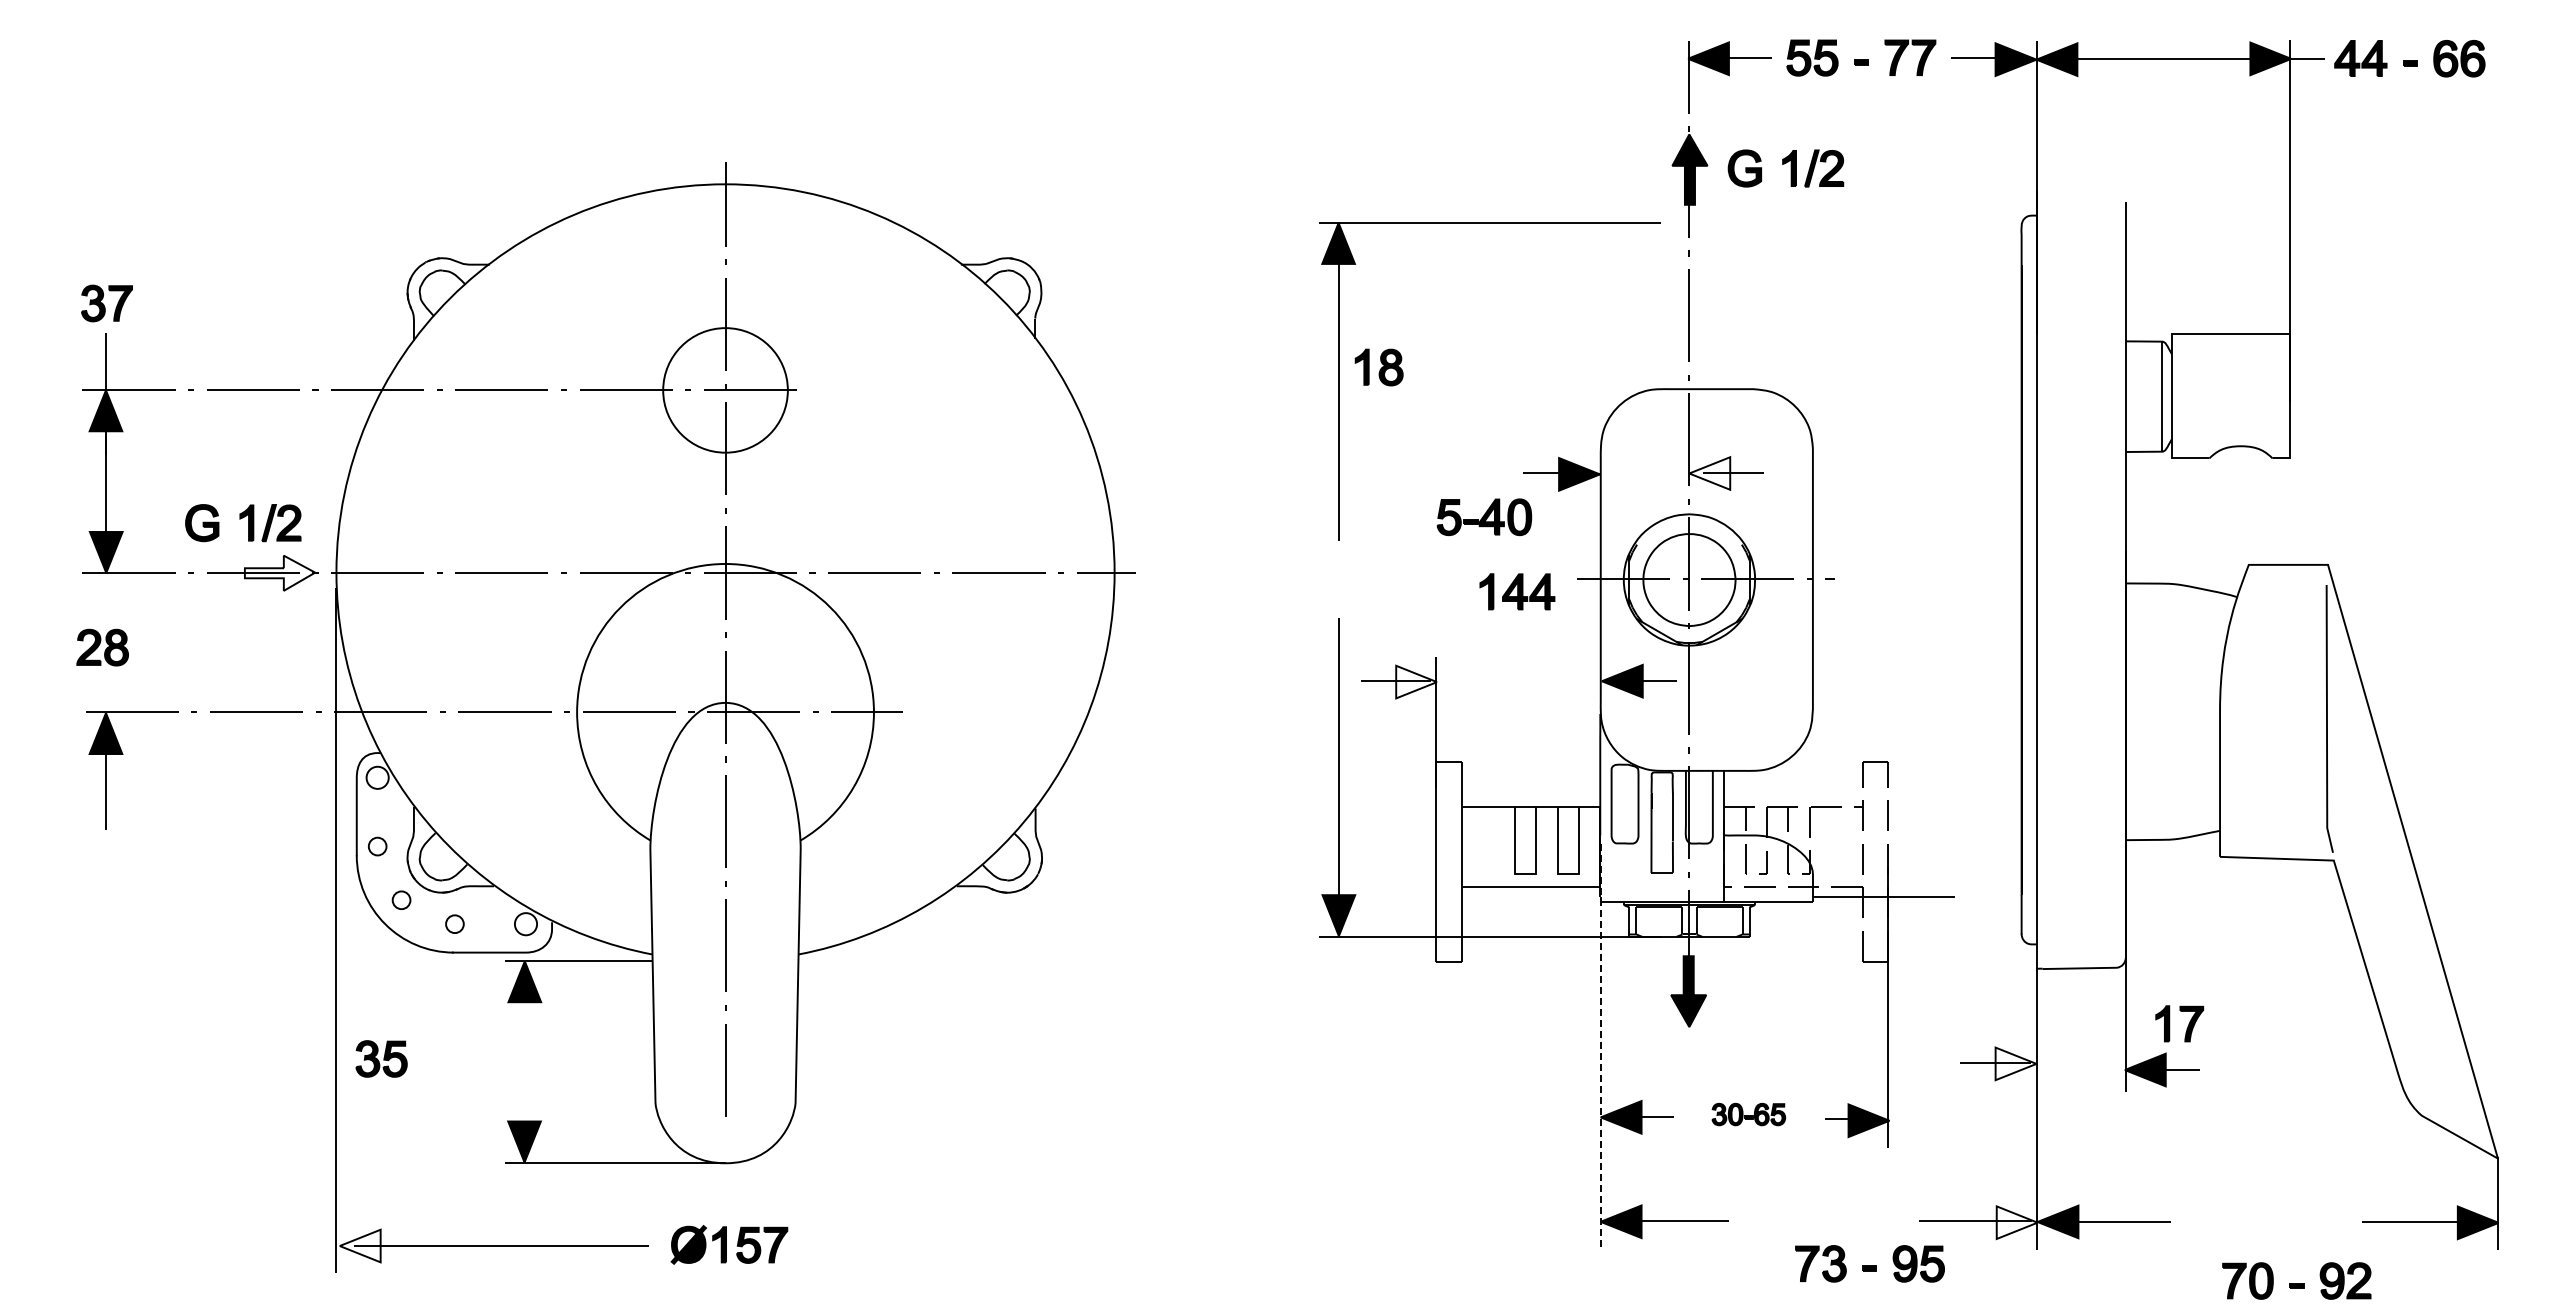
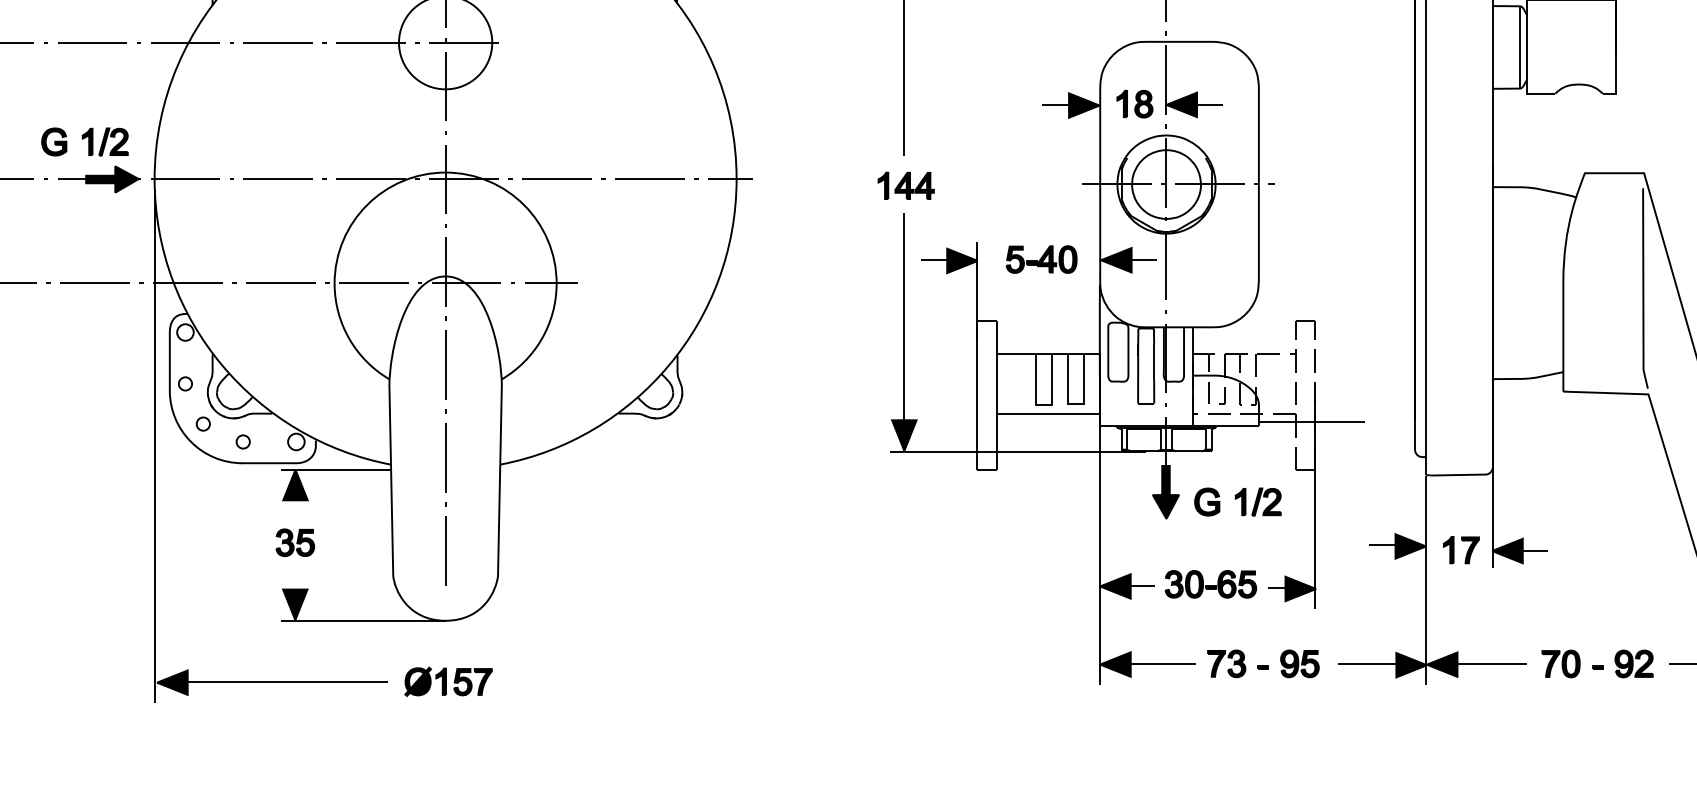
part: (1378, 367) -> (1134, 104), moved
fill: (1709, 473) -> (1181, 104), added
part: (1484, 517) -> (1041, 259), moved
fill: (279, 572) -> (112, 178), added
part: (1517, 591) -> (906, 185), moved
fill: (1416, 681) -> (962, 260), added
part: (1784, 1004) -> (1237, 502), added
part: (2187, 1026) -> (1467, 552), moved
line: (1600, 1046) -> (1100, 533), dashed -> solid
part: (381, 1058) -> (295, 542), moved
fill: (2015, 1063) -> (1410, 546), added
part: (1748, 1114) -> (1210, 584), size x1.67
fill: (2016, 1222) -> (1411, 665), added
fill: (359, 1245) -> (171, 682), added
part: (1869, 1263) -> (1263, 663), moved
part: (2296, 1280) -> (1597, 663), moved

